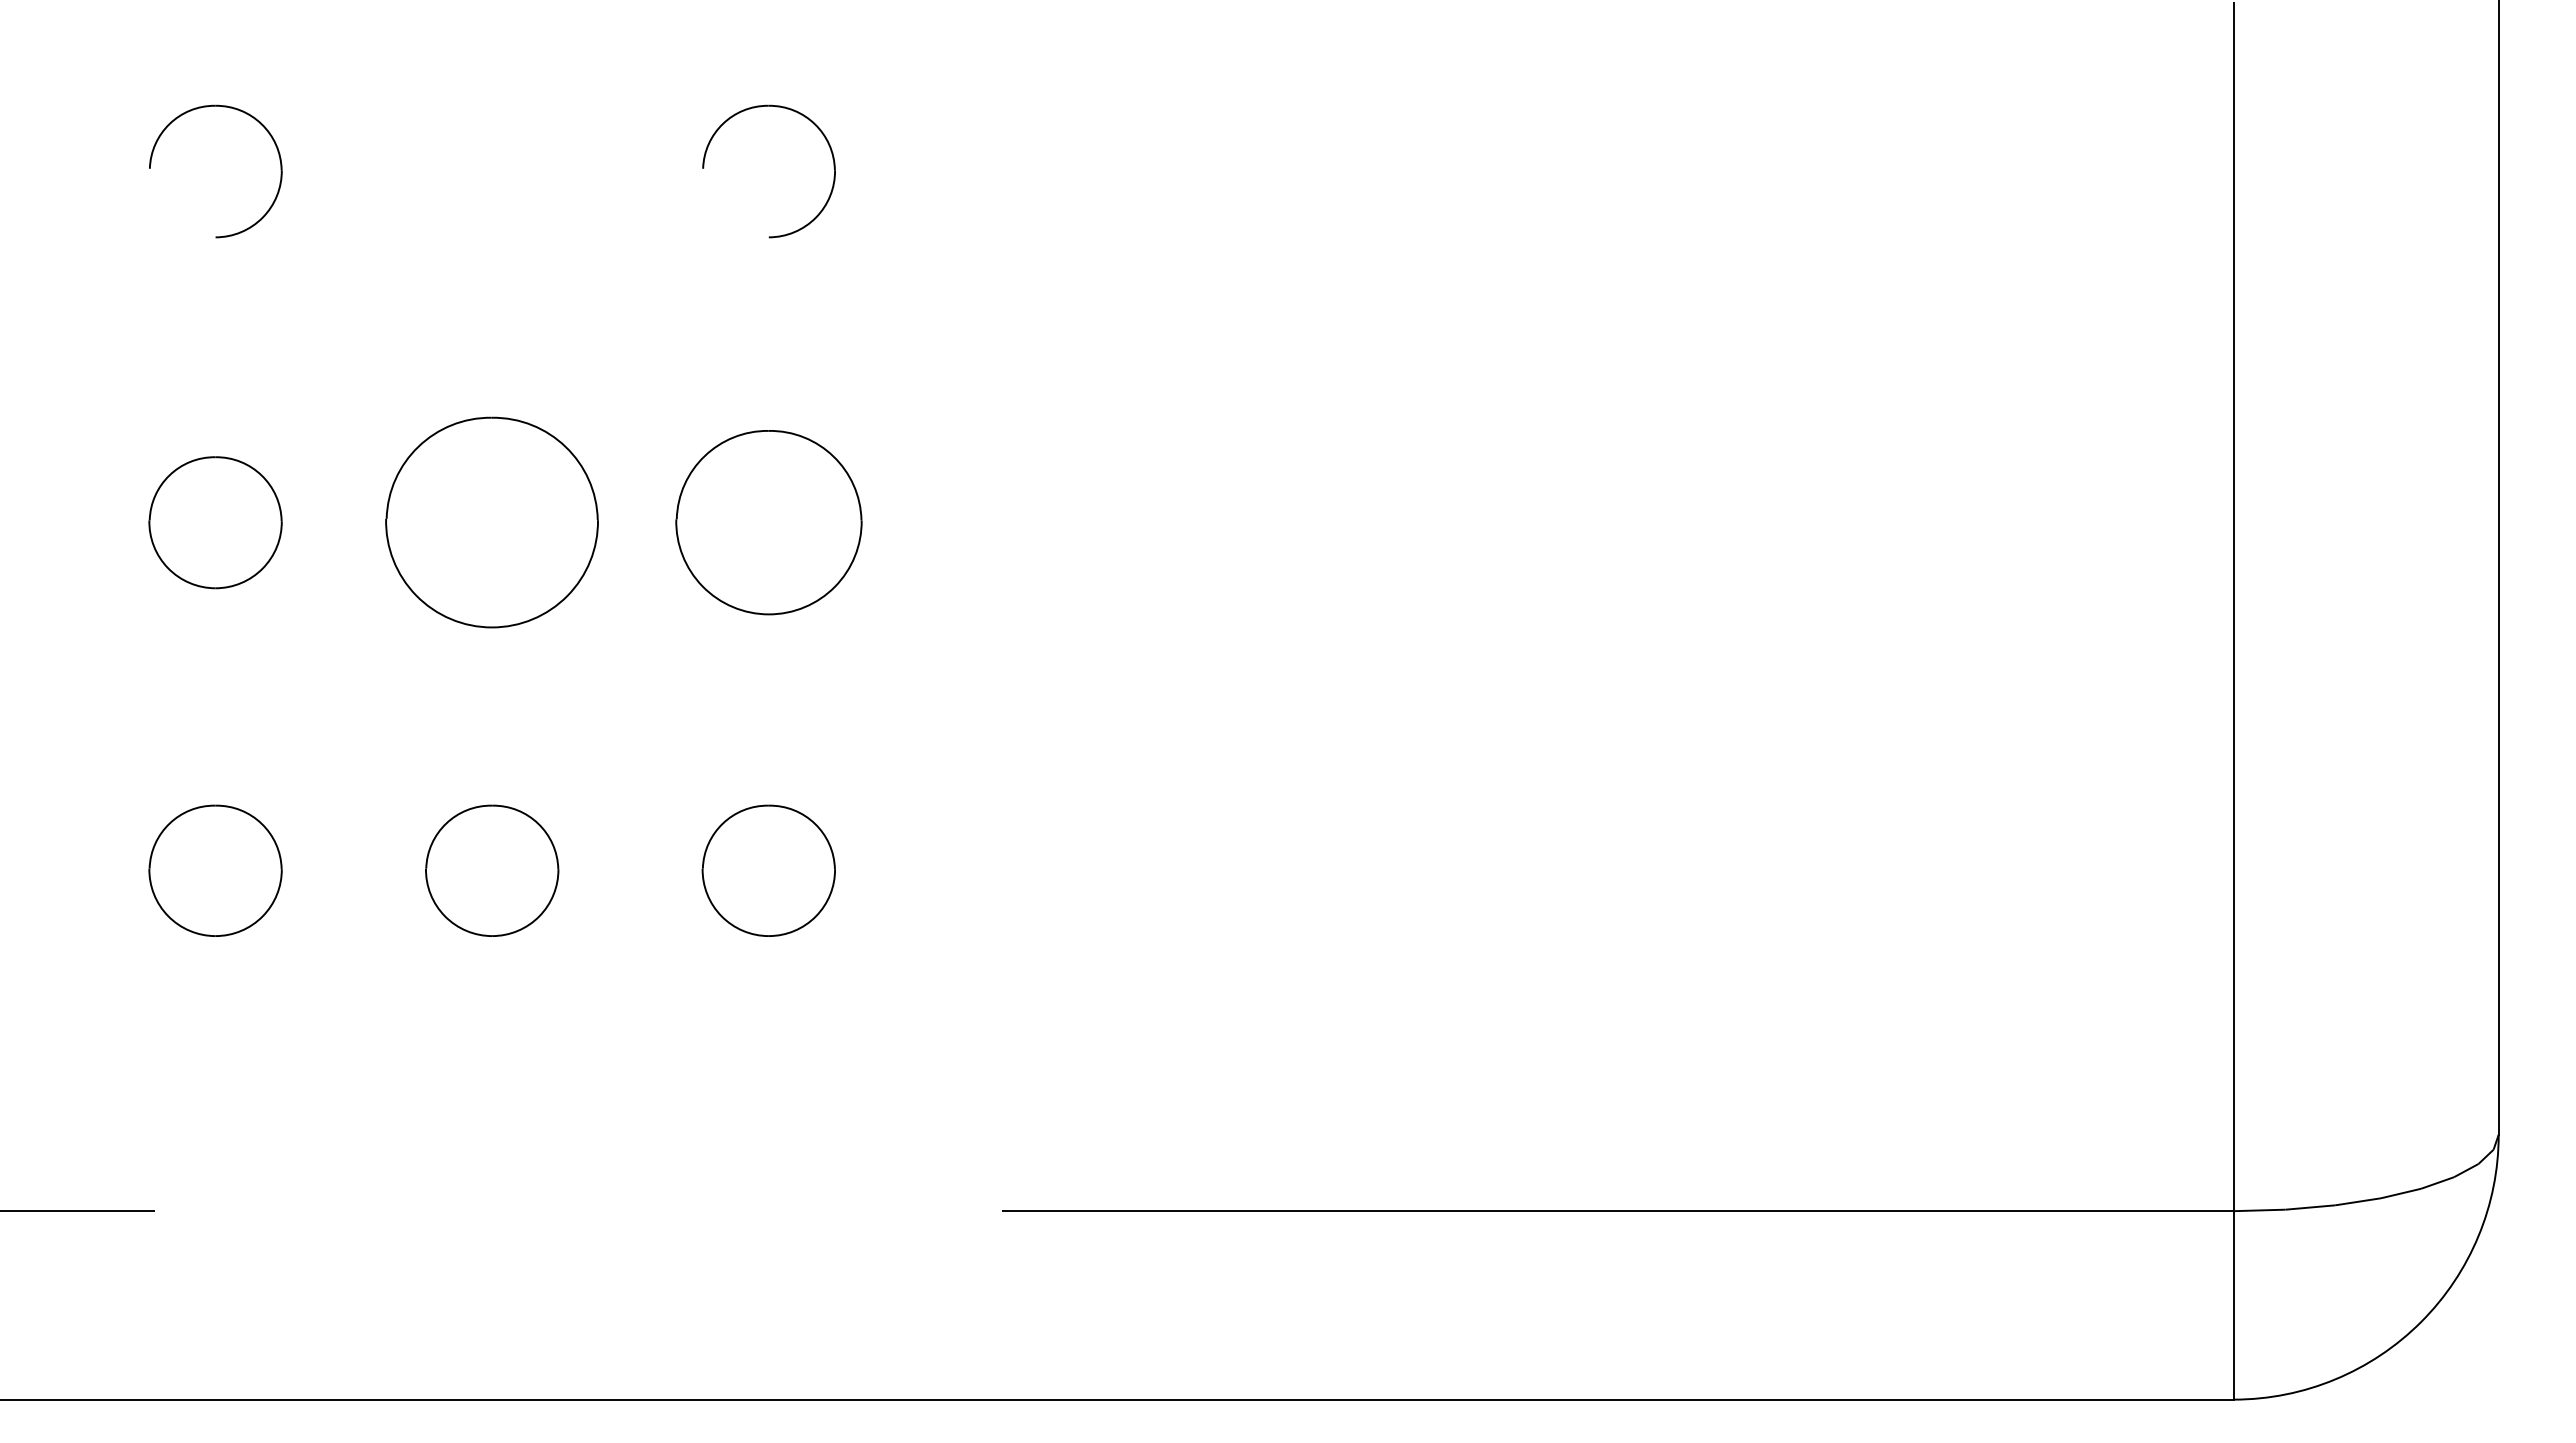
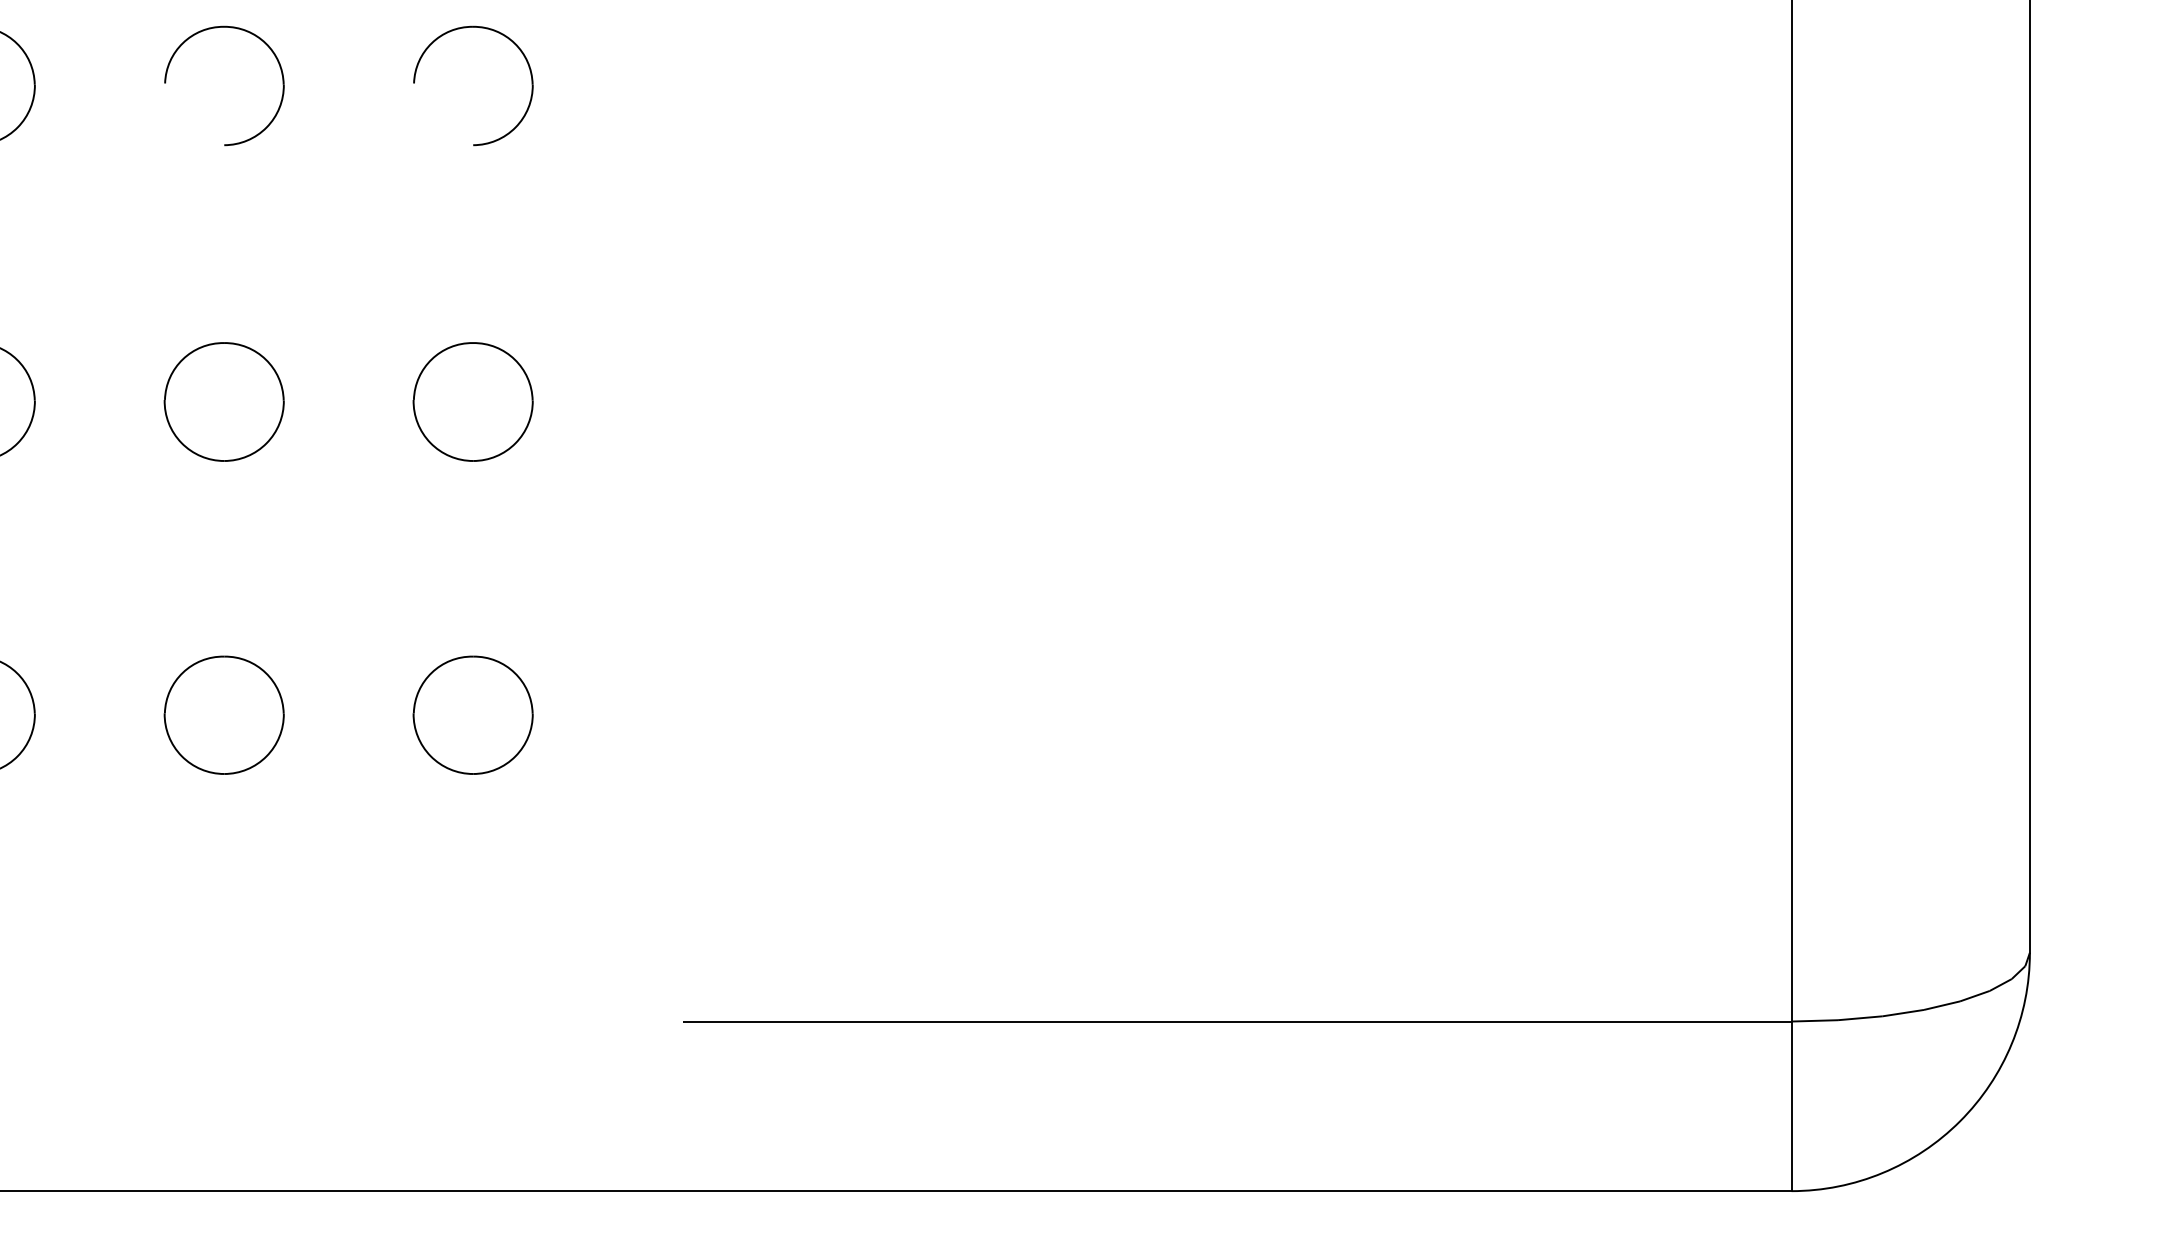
part: (499, 107) -> (230, 28), added
part: (492, 522) -> (224, 401), size x0.62
part: (768, 522) -> (472, 401), size x0.71

